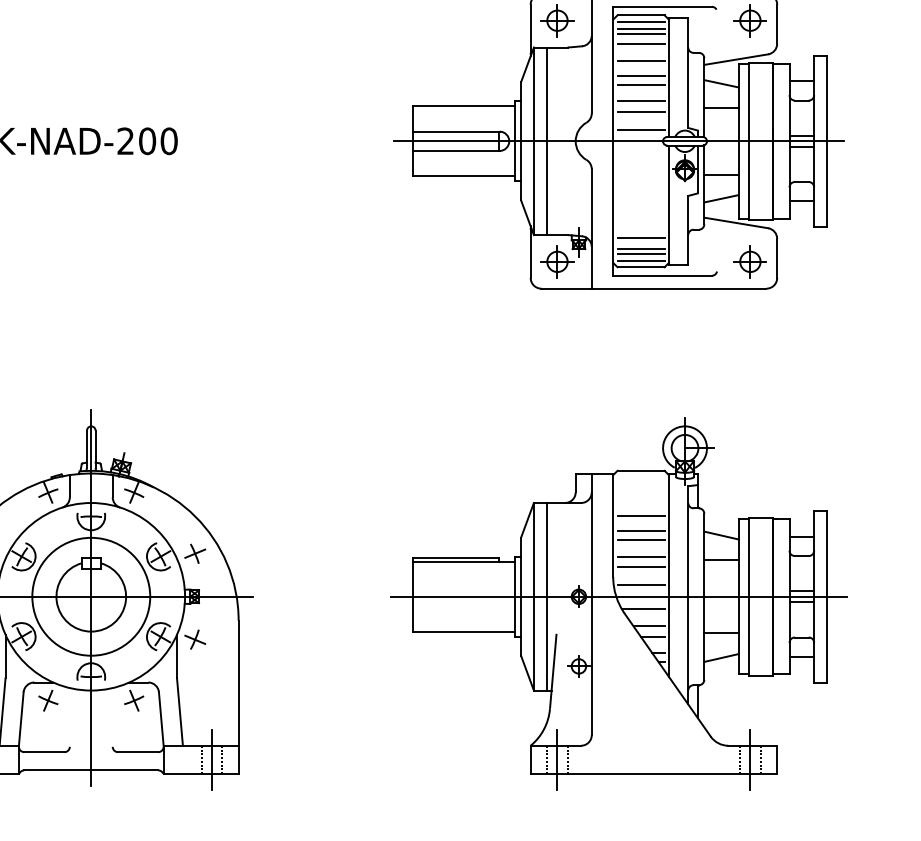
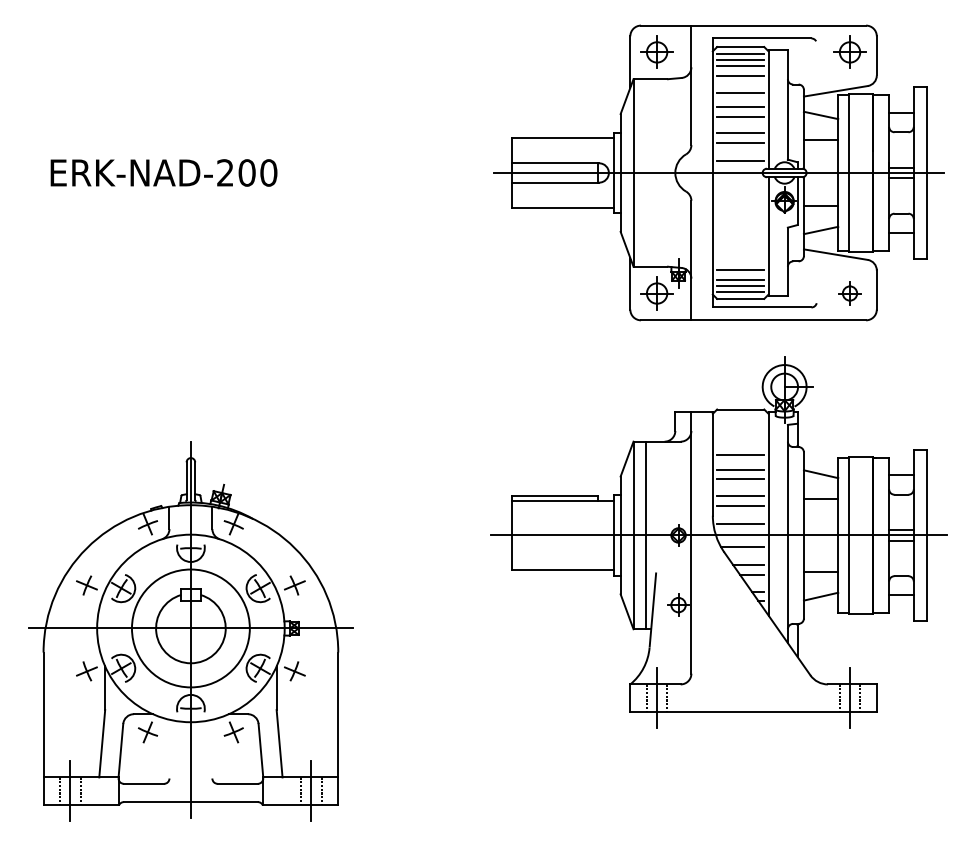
line: (546, 140) -> (646, 172), removed
part: (749, 261) -> (849, 293), size x0.7
part: (618, 603) -> (718, 542), moved

